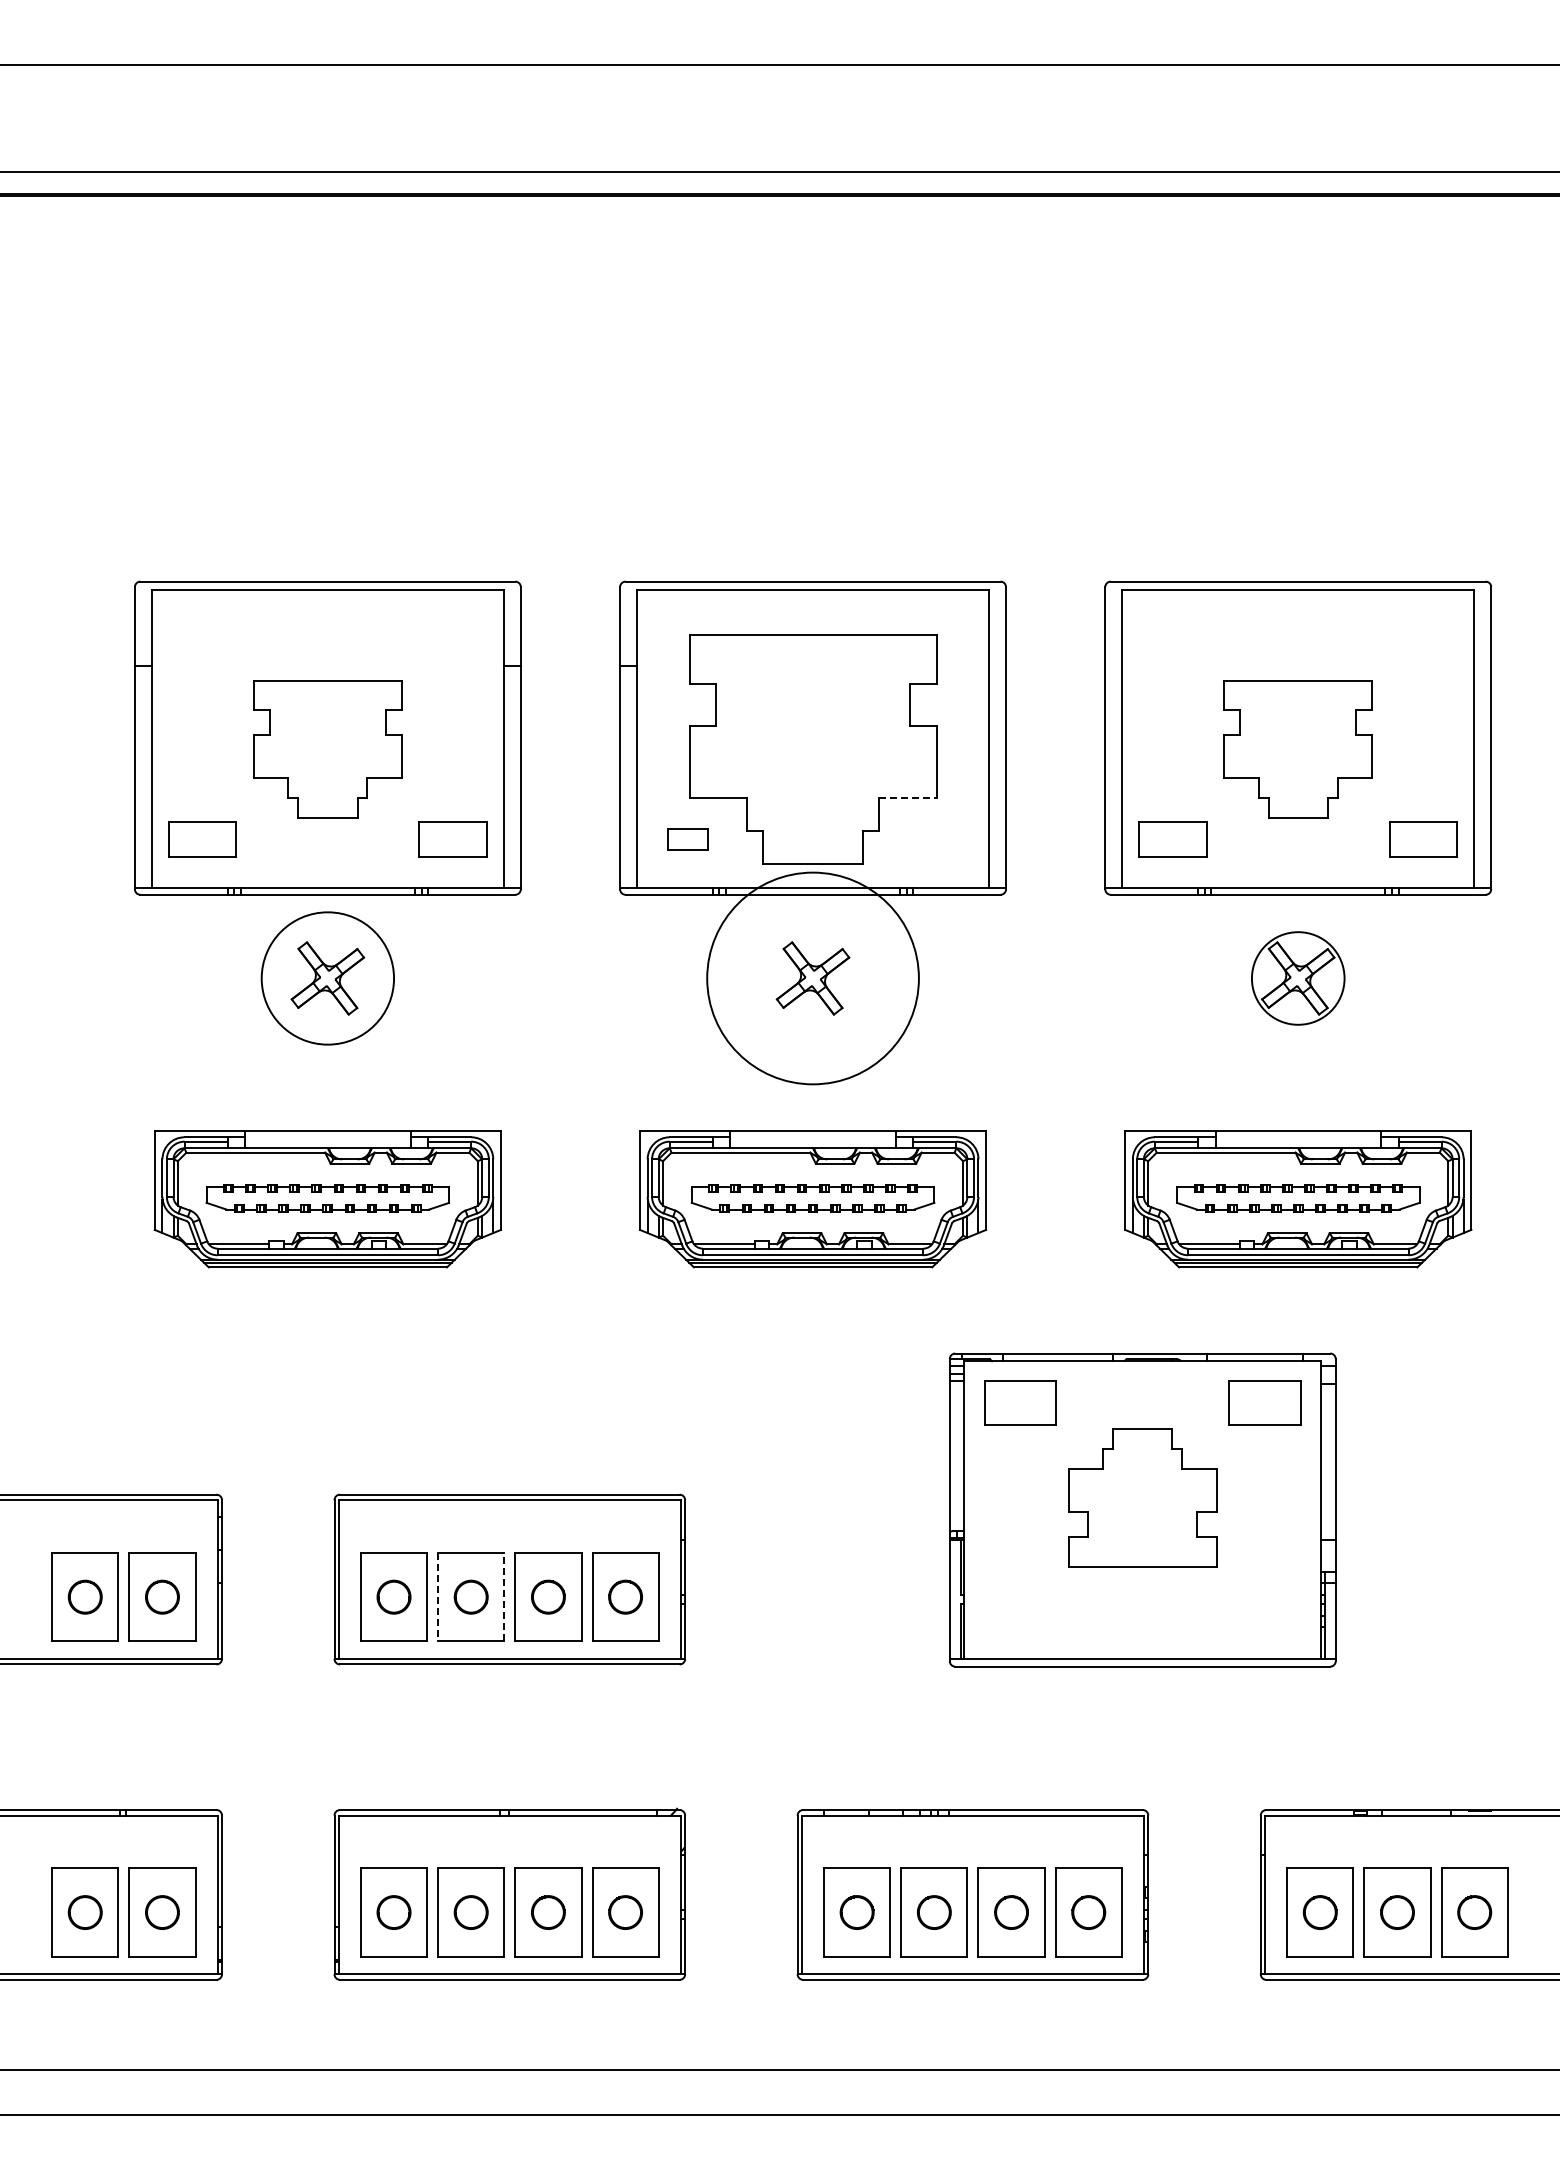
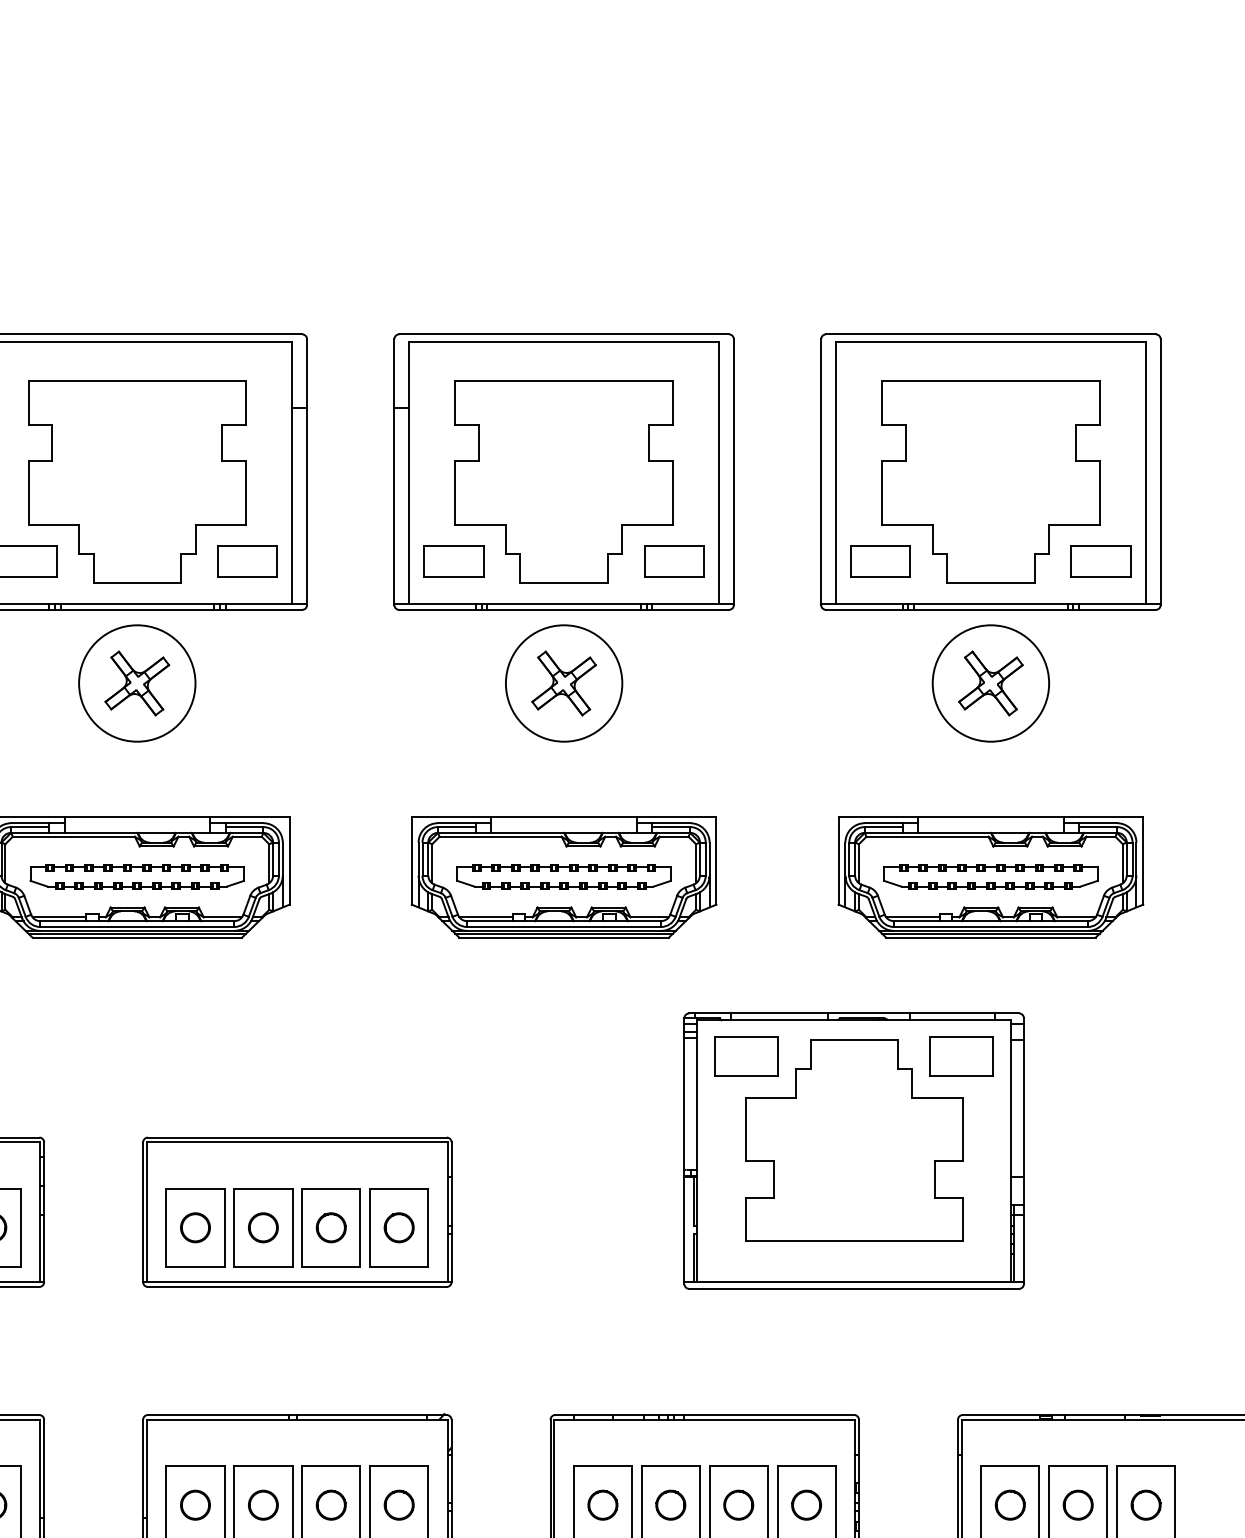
part: (327, 749) -> (136, 482), size x1.67
part: (1298, 749) -> (991, 482), size x1.67
line: (907, 797) -> (647, 524), dashed -> solid
part: (687, 839) -> (453, 561), size x1.67
part: (938, 839) -> (674, 561), added
circle: (812, 978) -> (563, 683), size x0.62
circle: (1298, 978) -> (991, 683), size x1.43
part: (1142, 1497) -> (853, 1140), size x1.67
line: (504, 1596) -> (292, 1227), dashed -> solid
line: (438, 1597) -> (234, 1228), dashed -> solid

